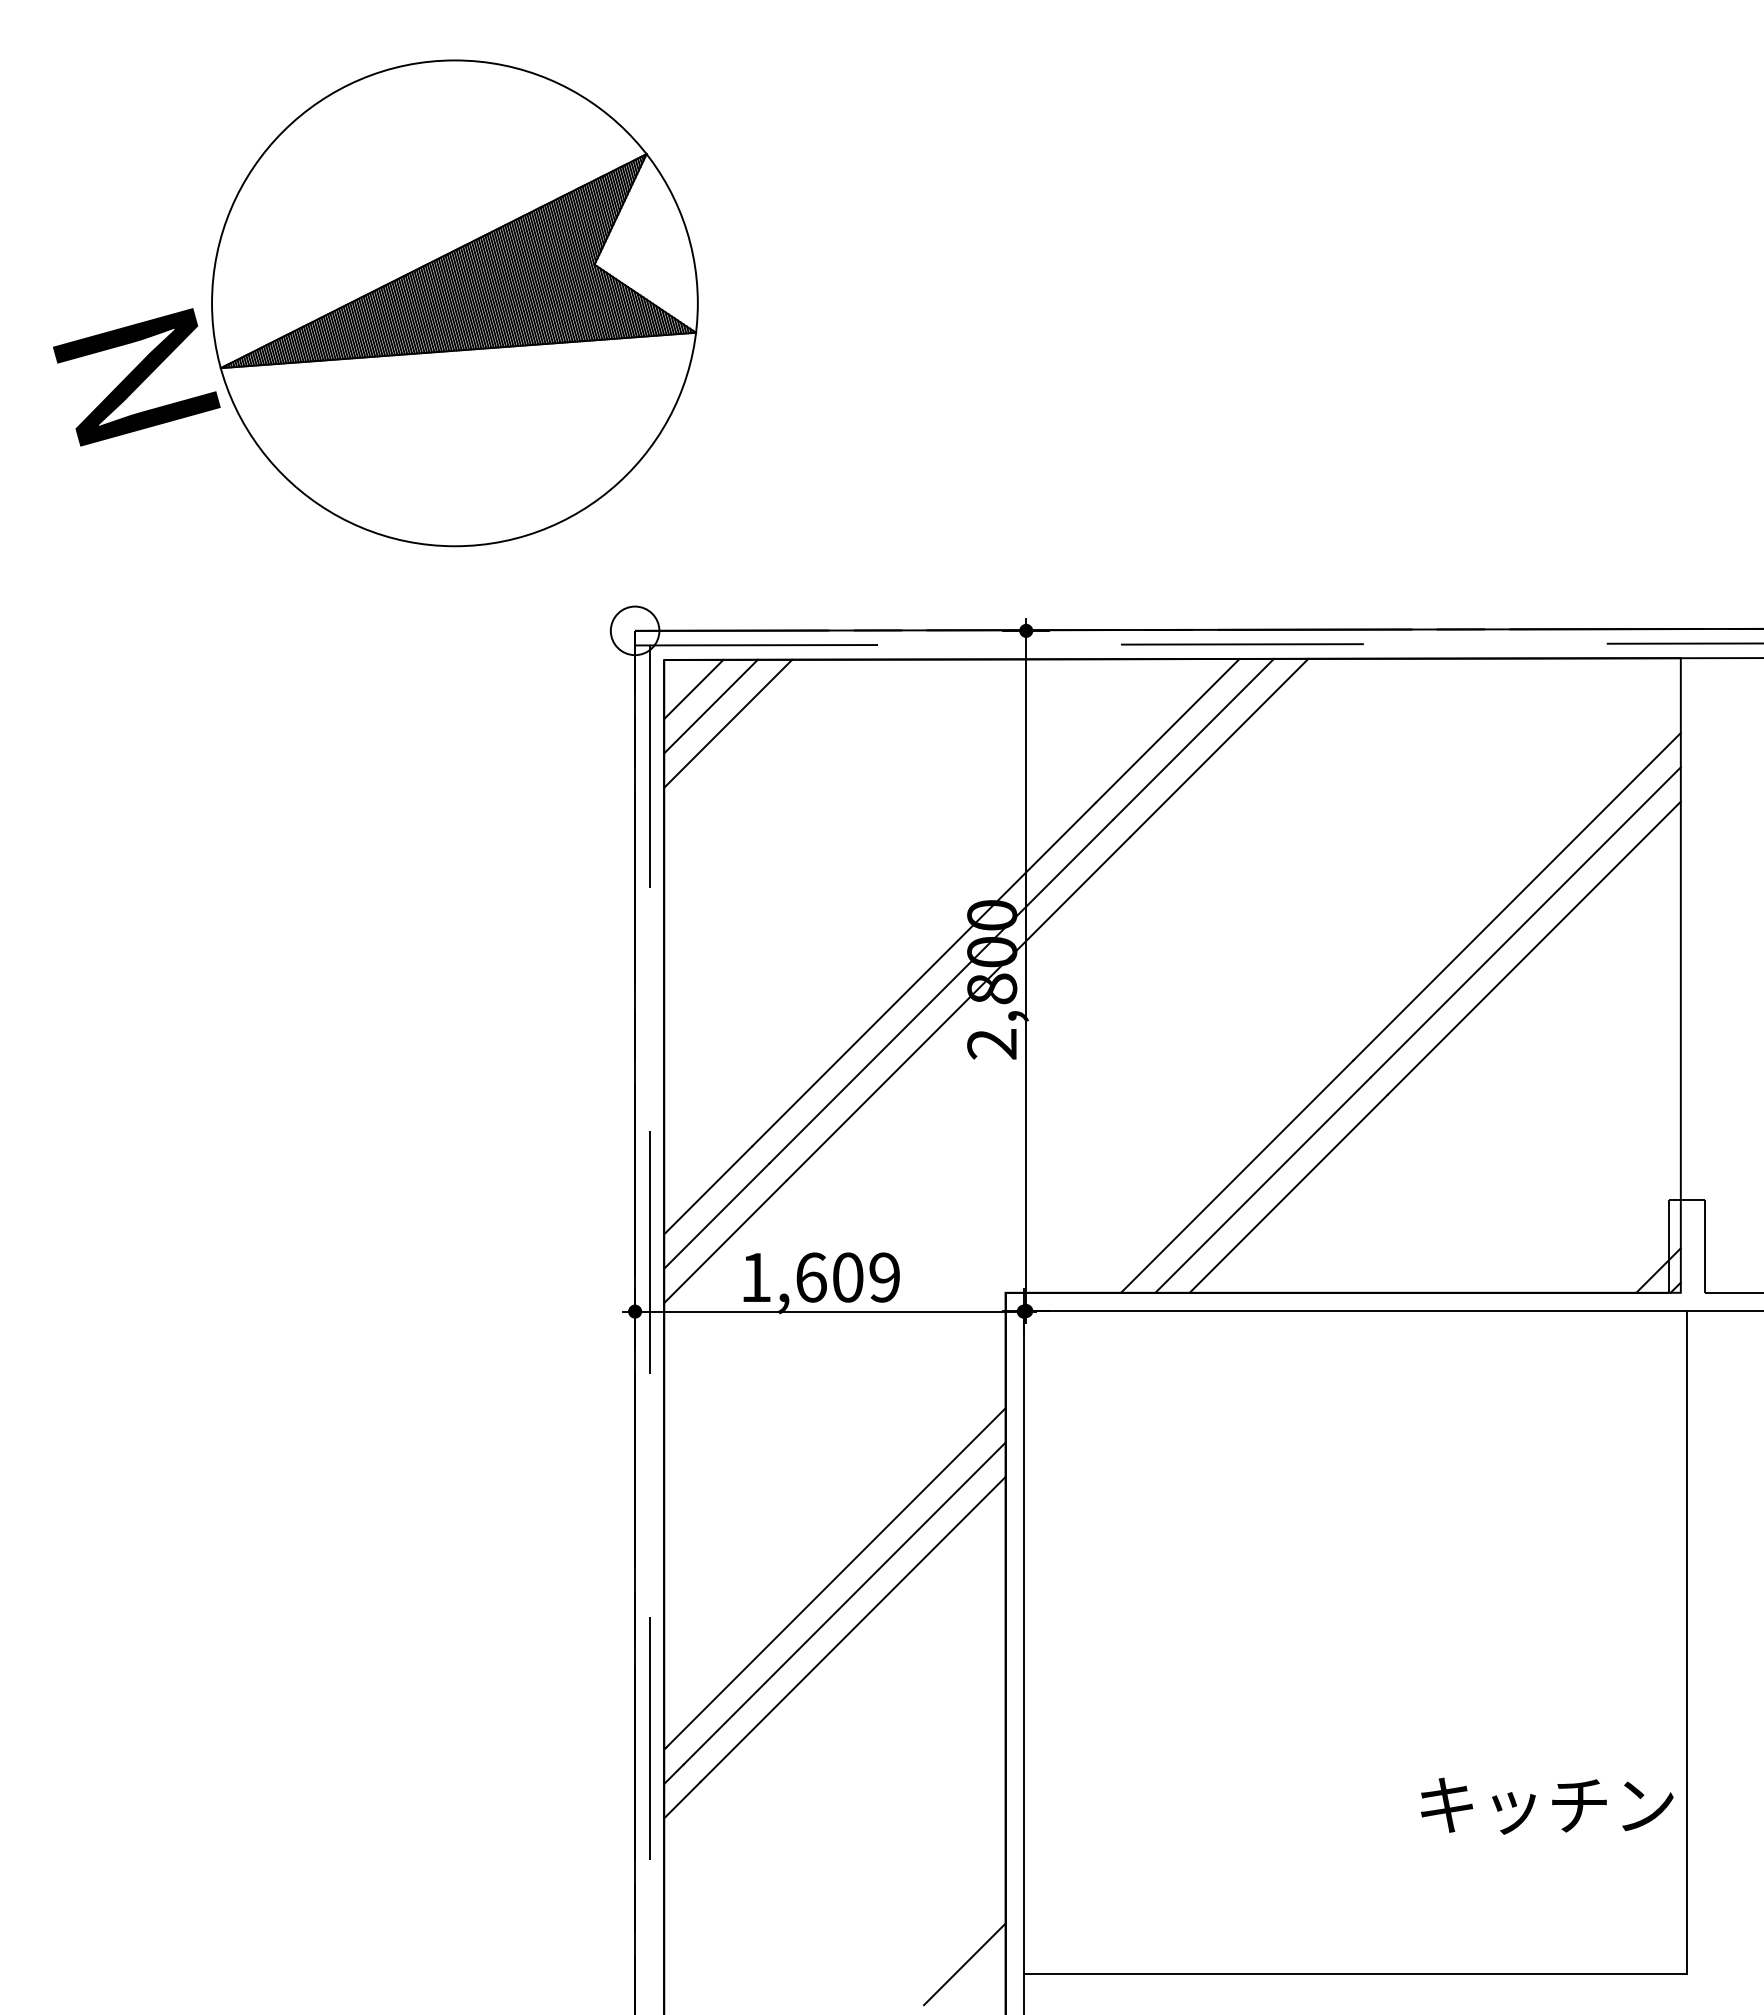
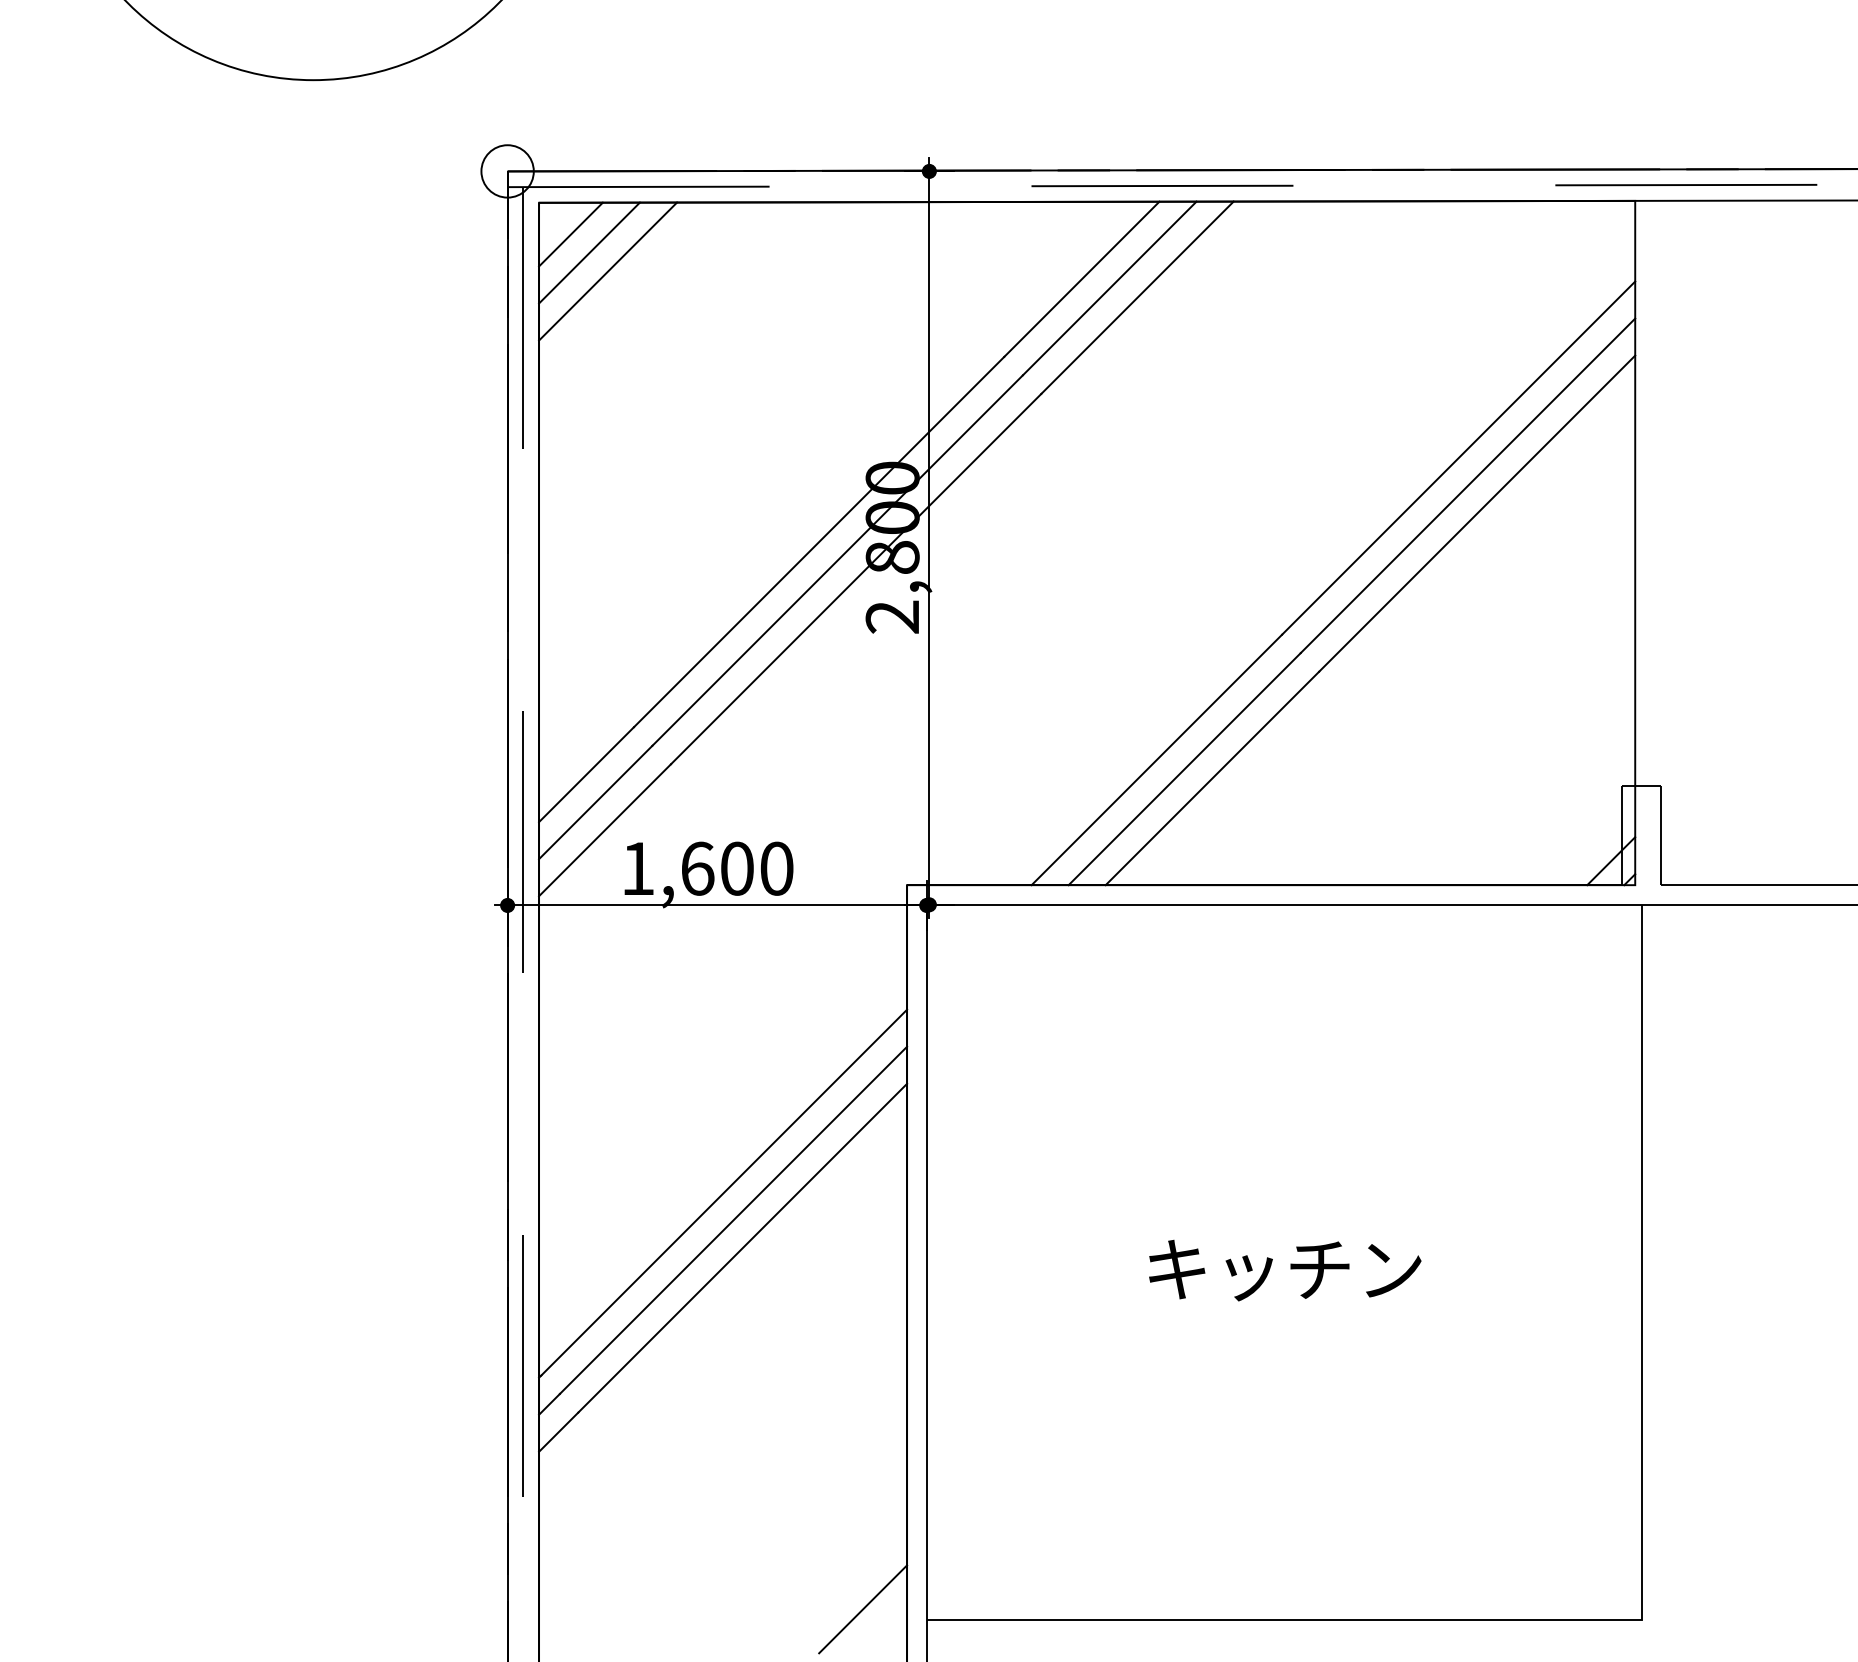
text: (884, 1277) -> (776, 868), 1,609 -> 1,600
text: (1547, 1805) -> (1285, 1269), moved

